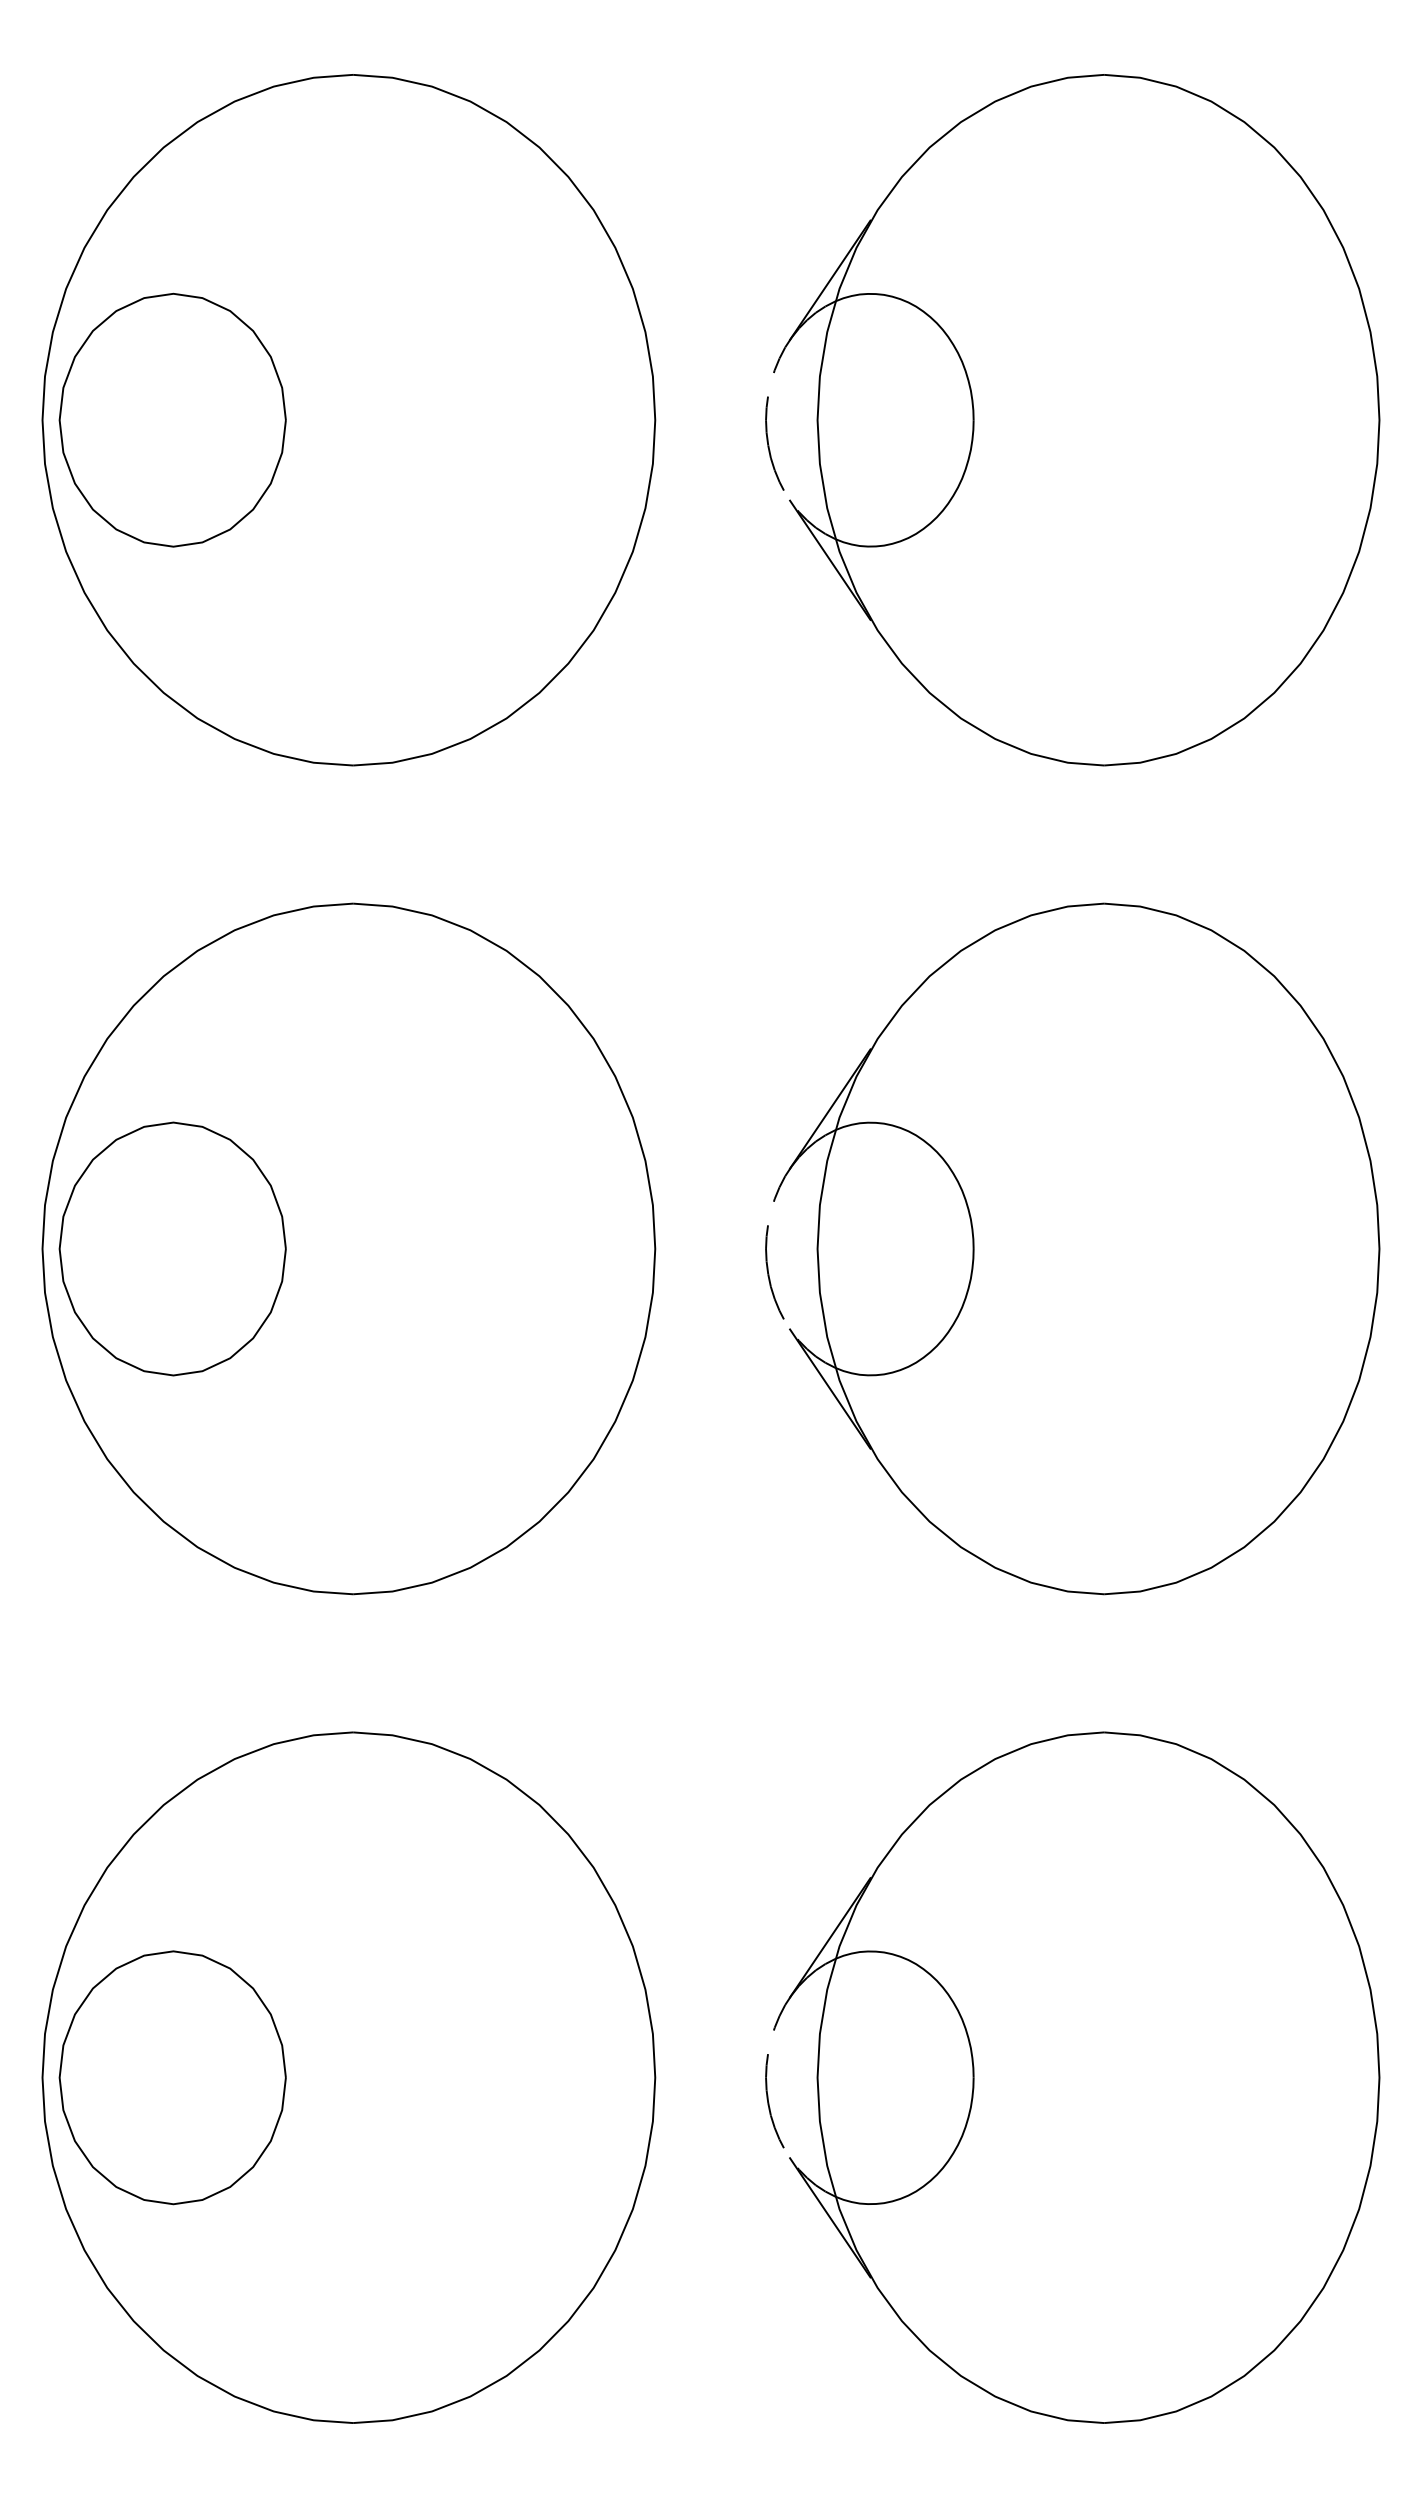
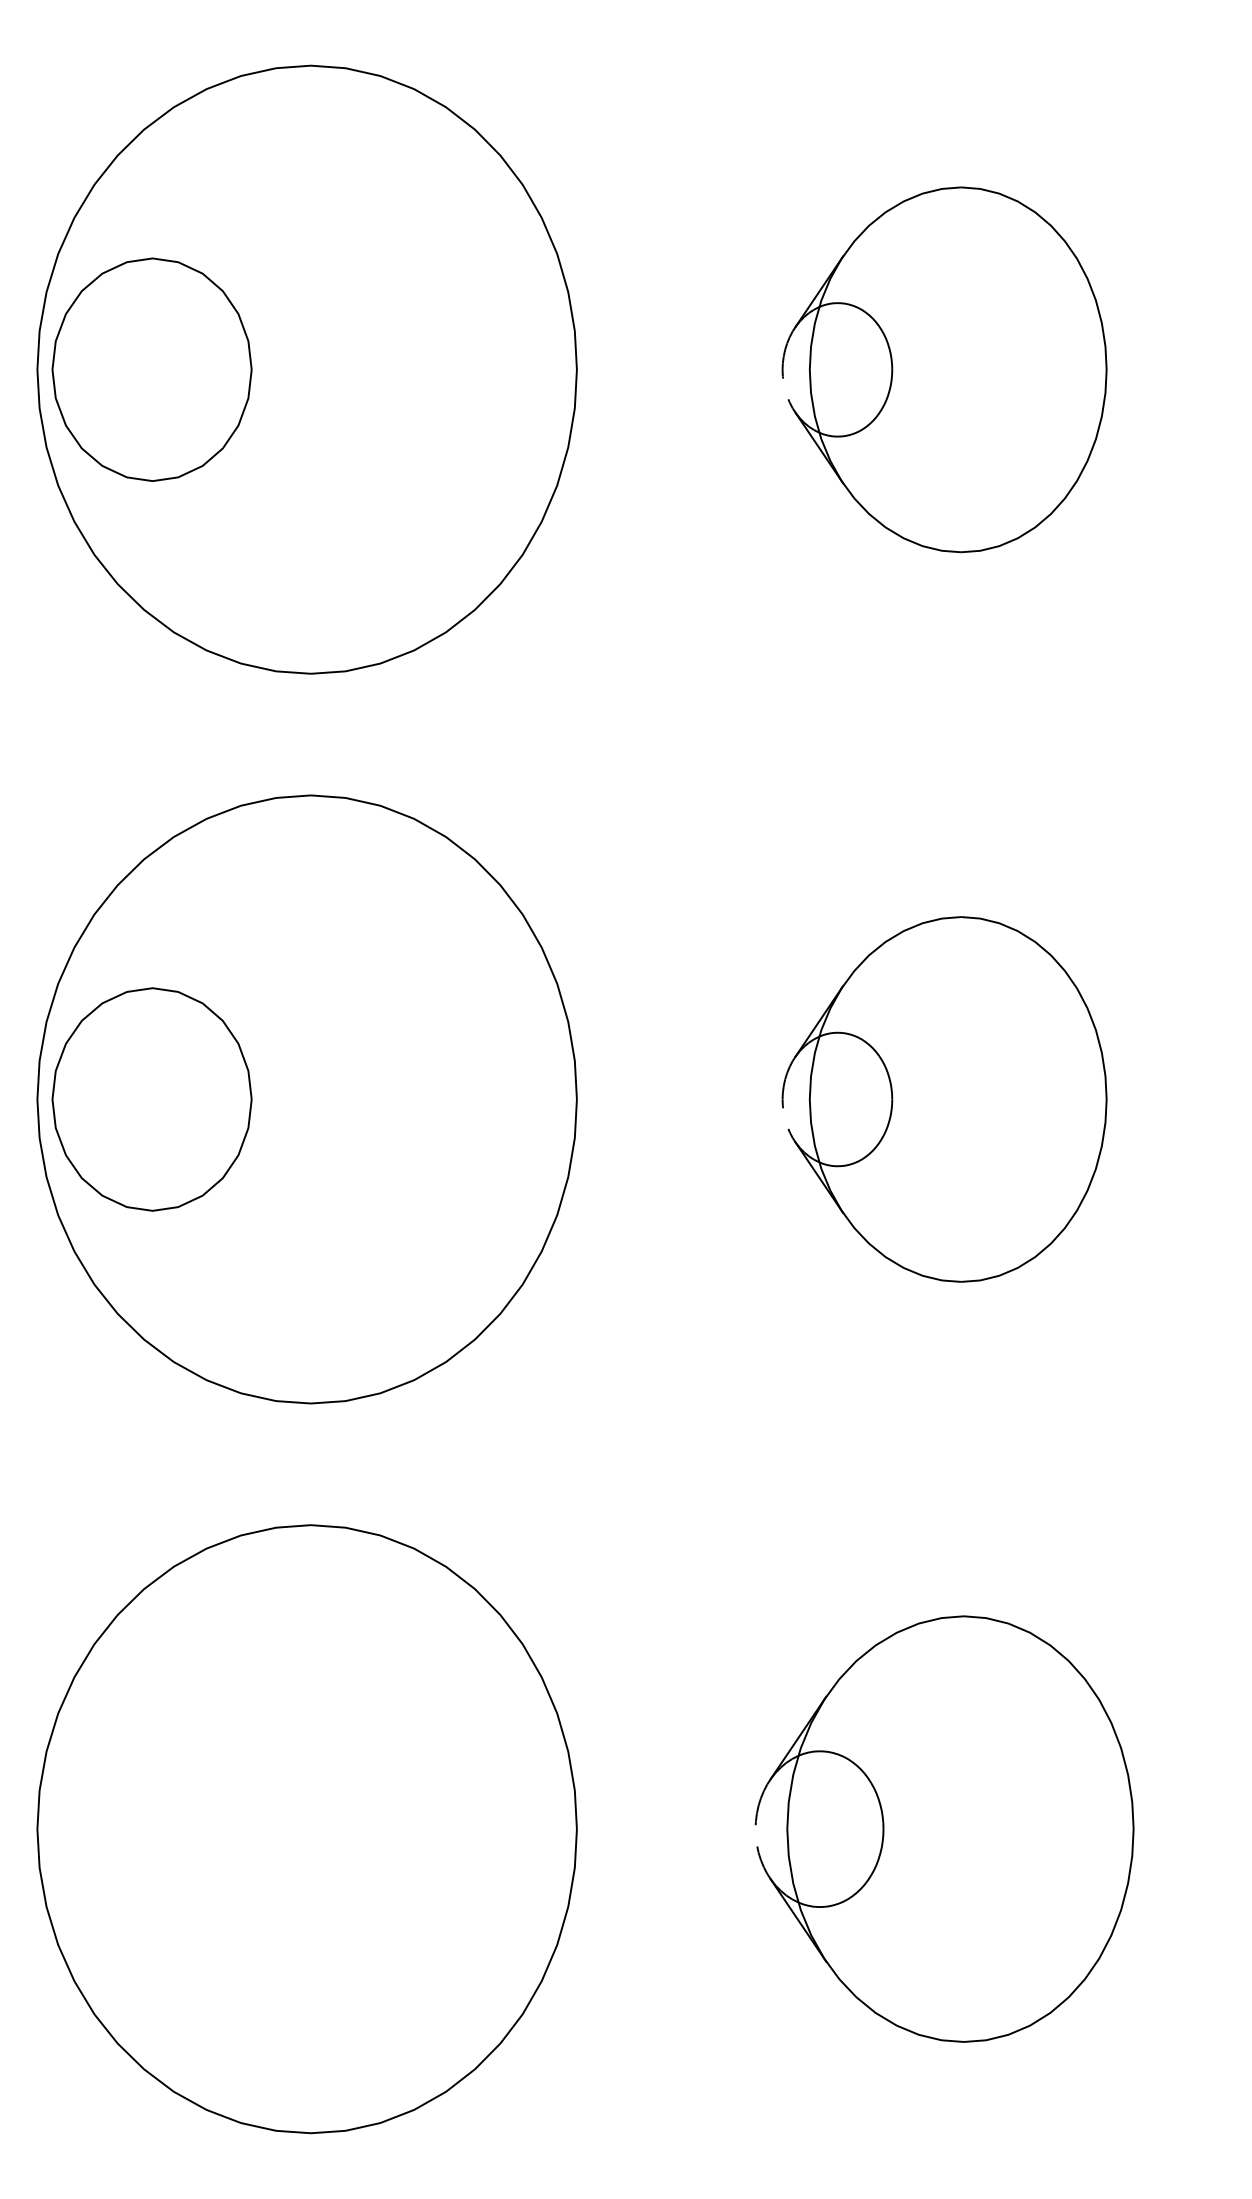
part: (1072, 420) -> (944, 370), size x0.6
part: (1072, 1248) -> (944, 1099), size x0.6
part: (172, 2077) -> (151, 1828), removed
part: (1072, 2077) -> (944, 1828), size x0.7

